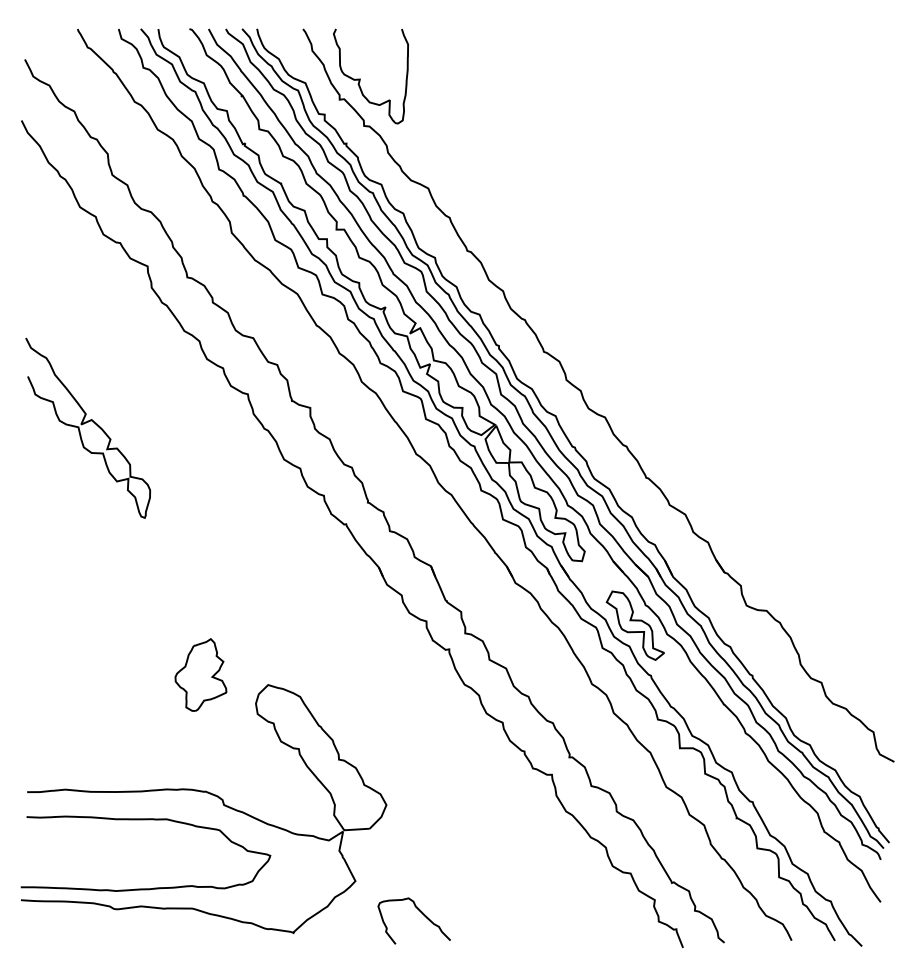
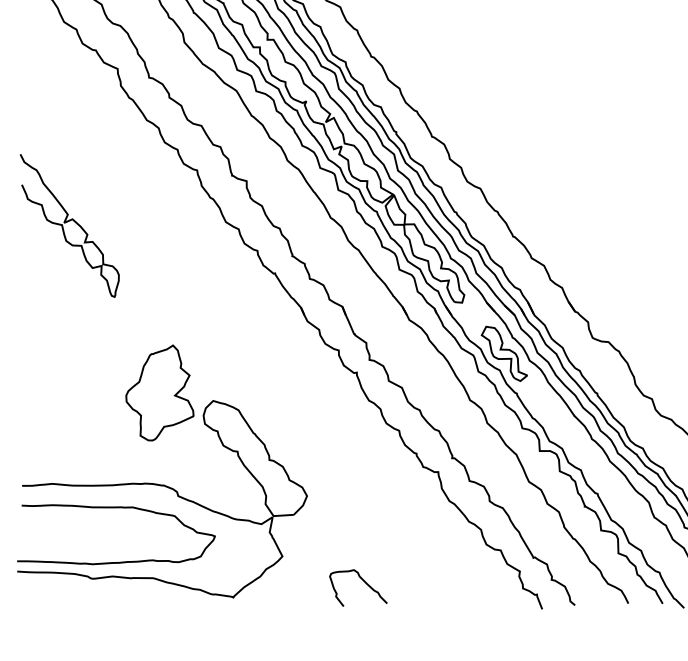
curve: (86, 423) -> (68, 222), moved
part: (200, 674) -> (159, 392), size x1.67
curve: (420, 912) -> (363, 581), moved

